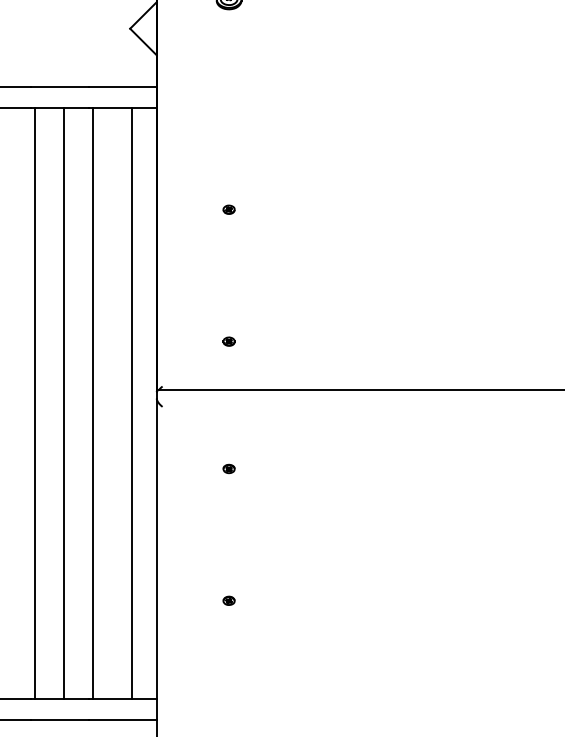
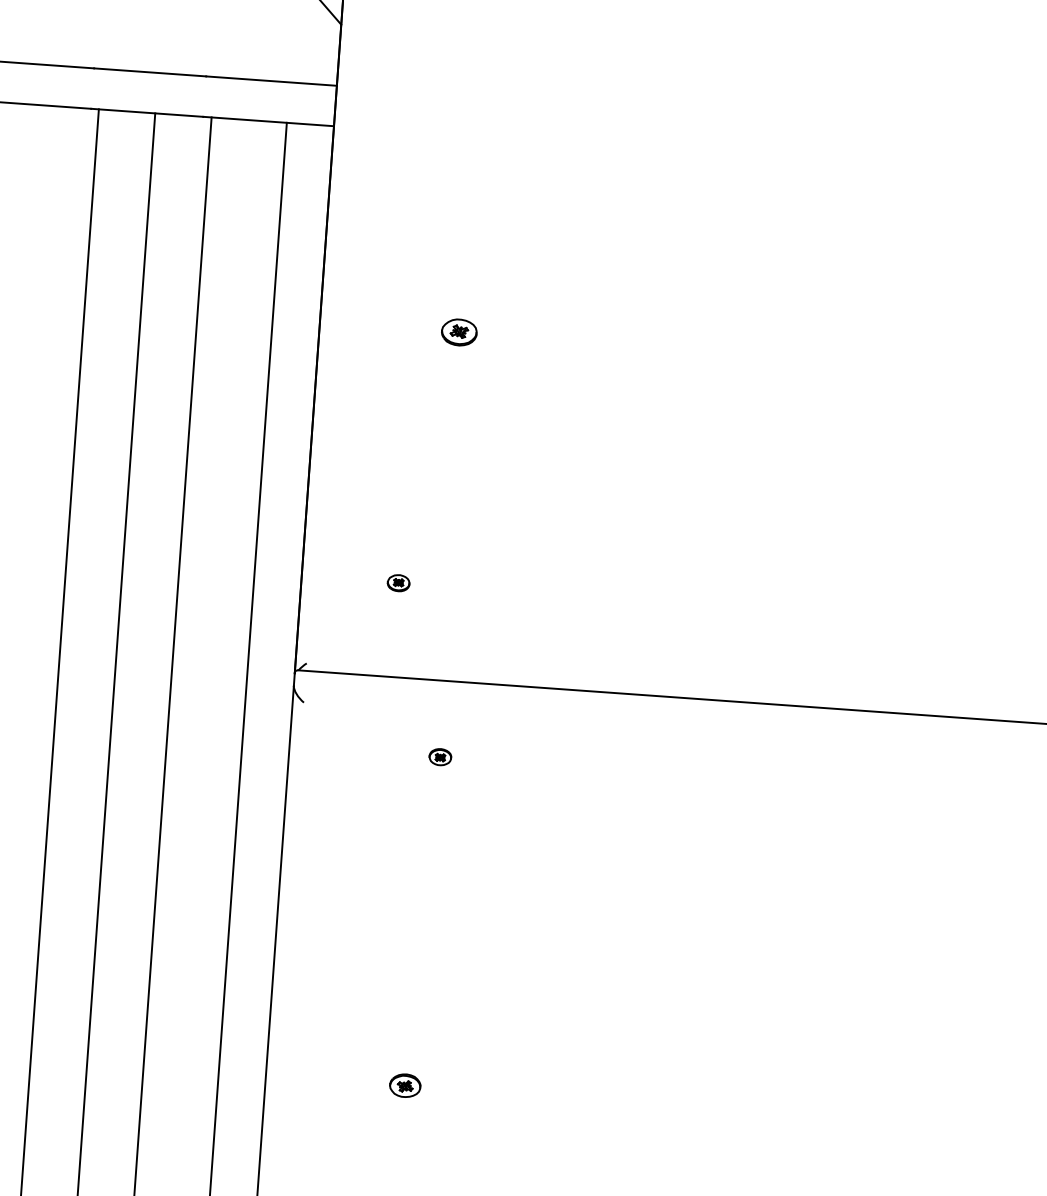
part: (228, 209) -> (458, 331), size x1.6
part: (228, 341) -> (397, 582), moved
part: (228, 468) -> (439, 756), moved
part: (228, 600) -> (404, 1084), size x1.4

